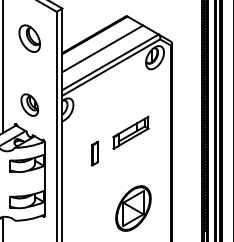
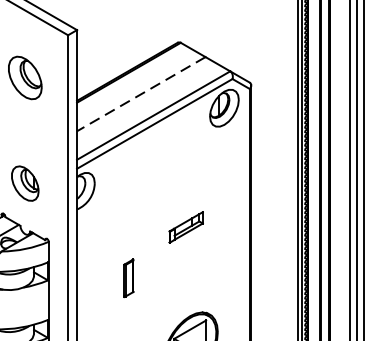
line: (102, 48) -> (140, 93), solid -> dashed
part: (130, 132) -> (185, 227), size x0.6
part: (94, 153) -> (128, 278), moved

